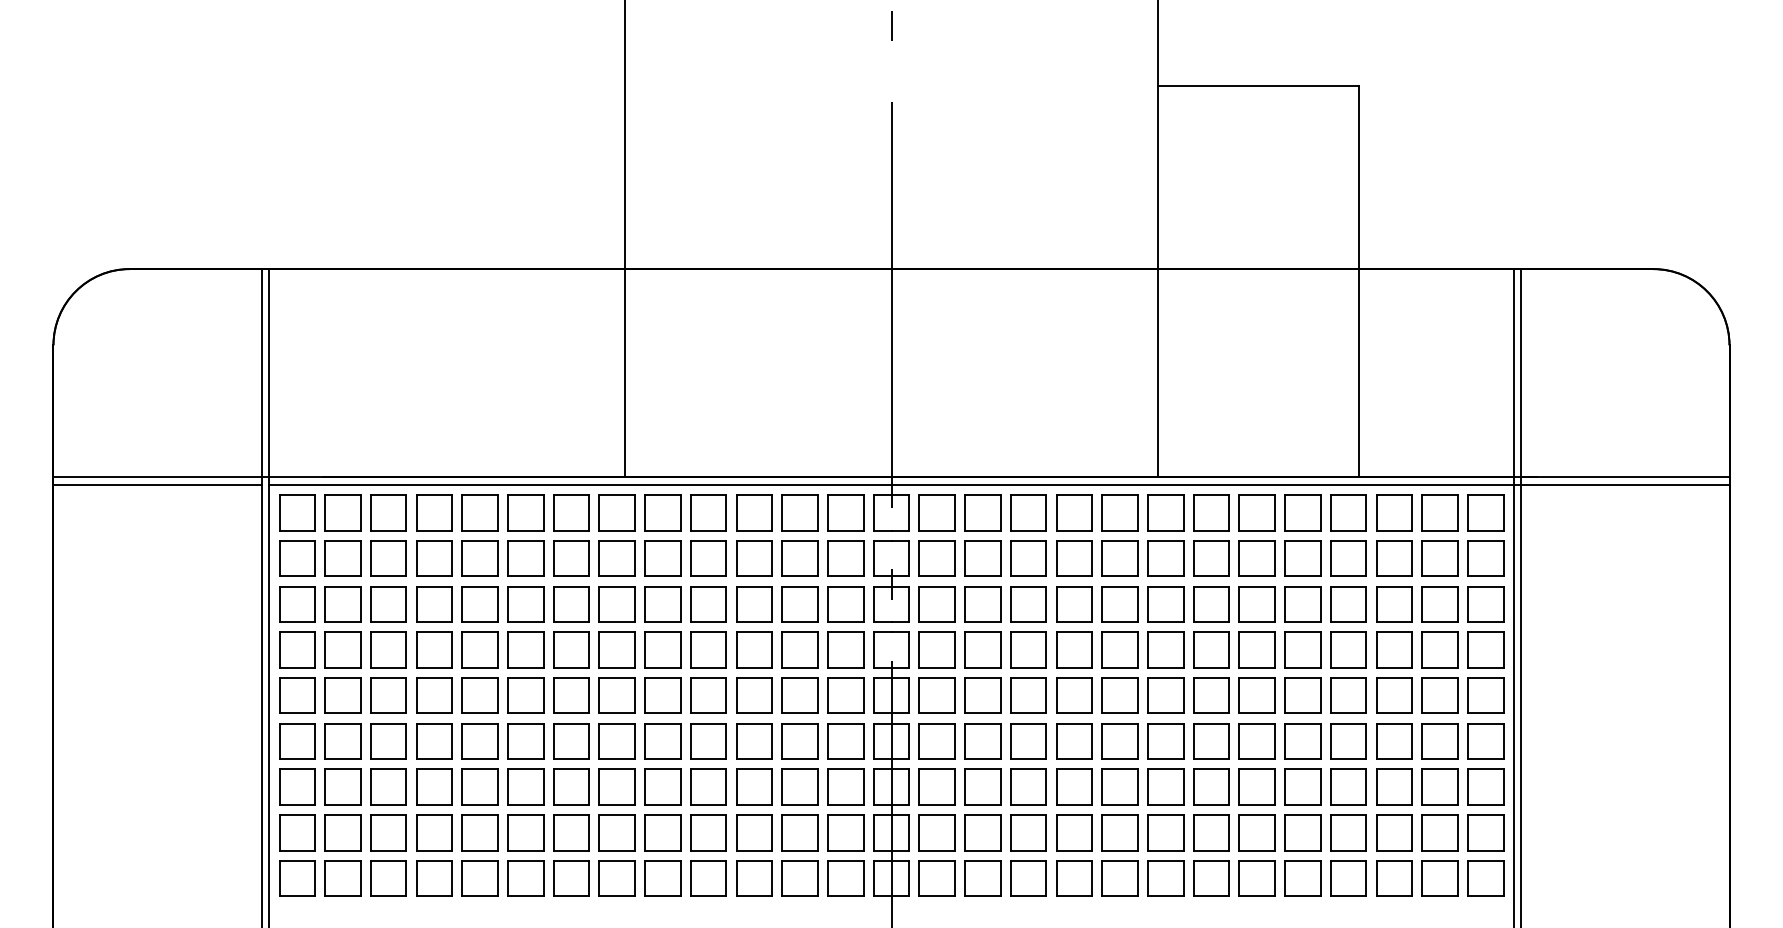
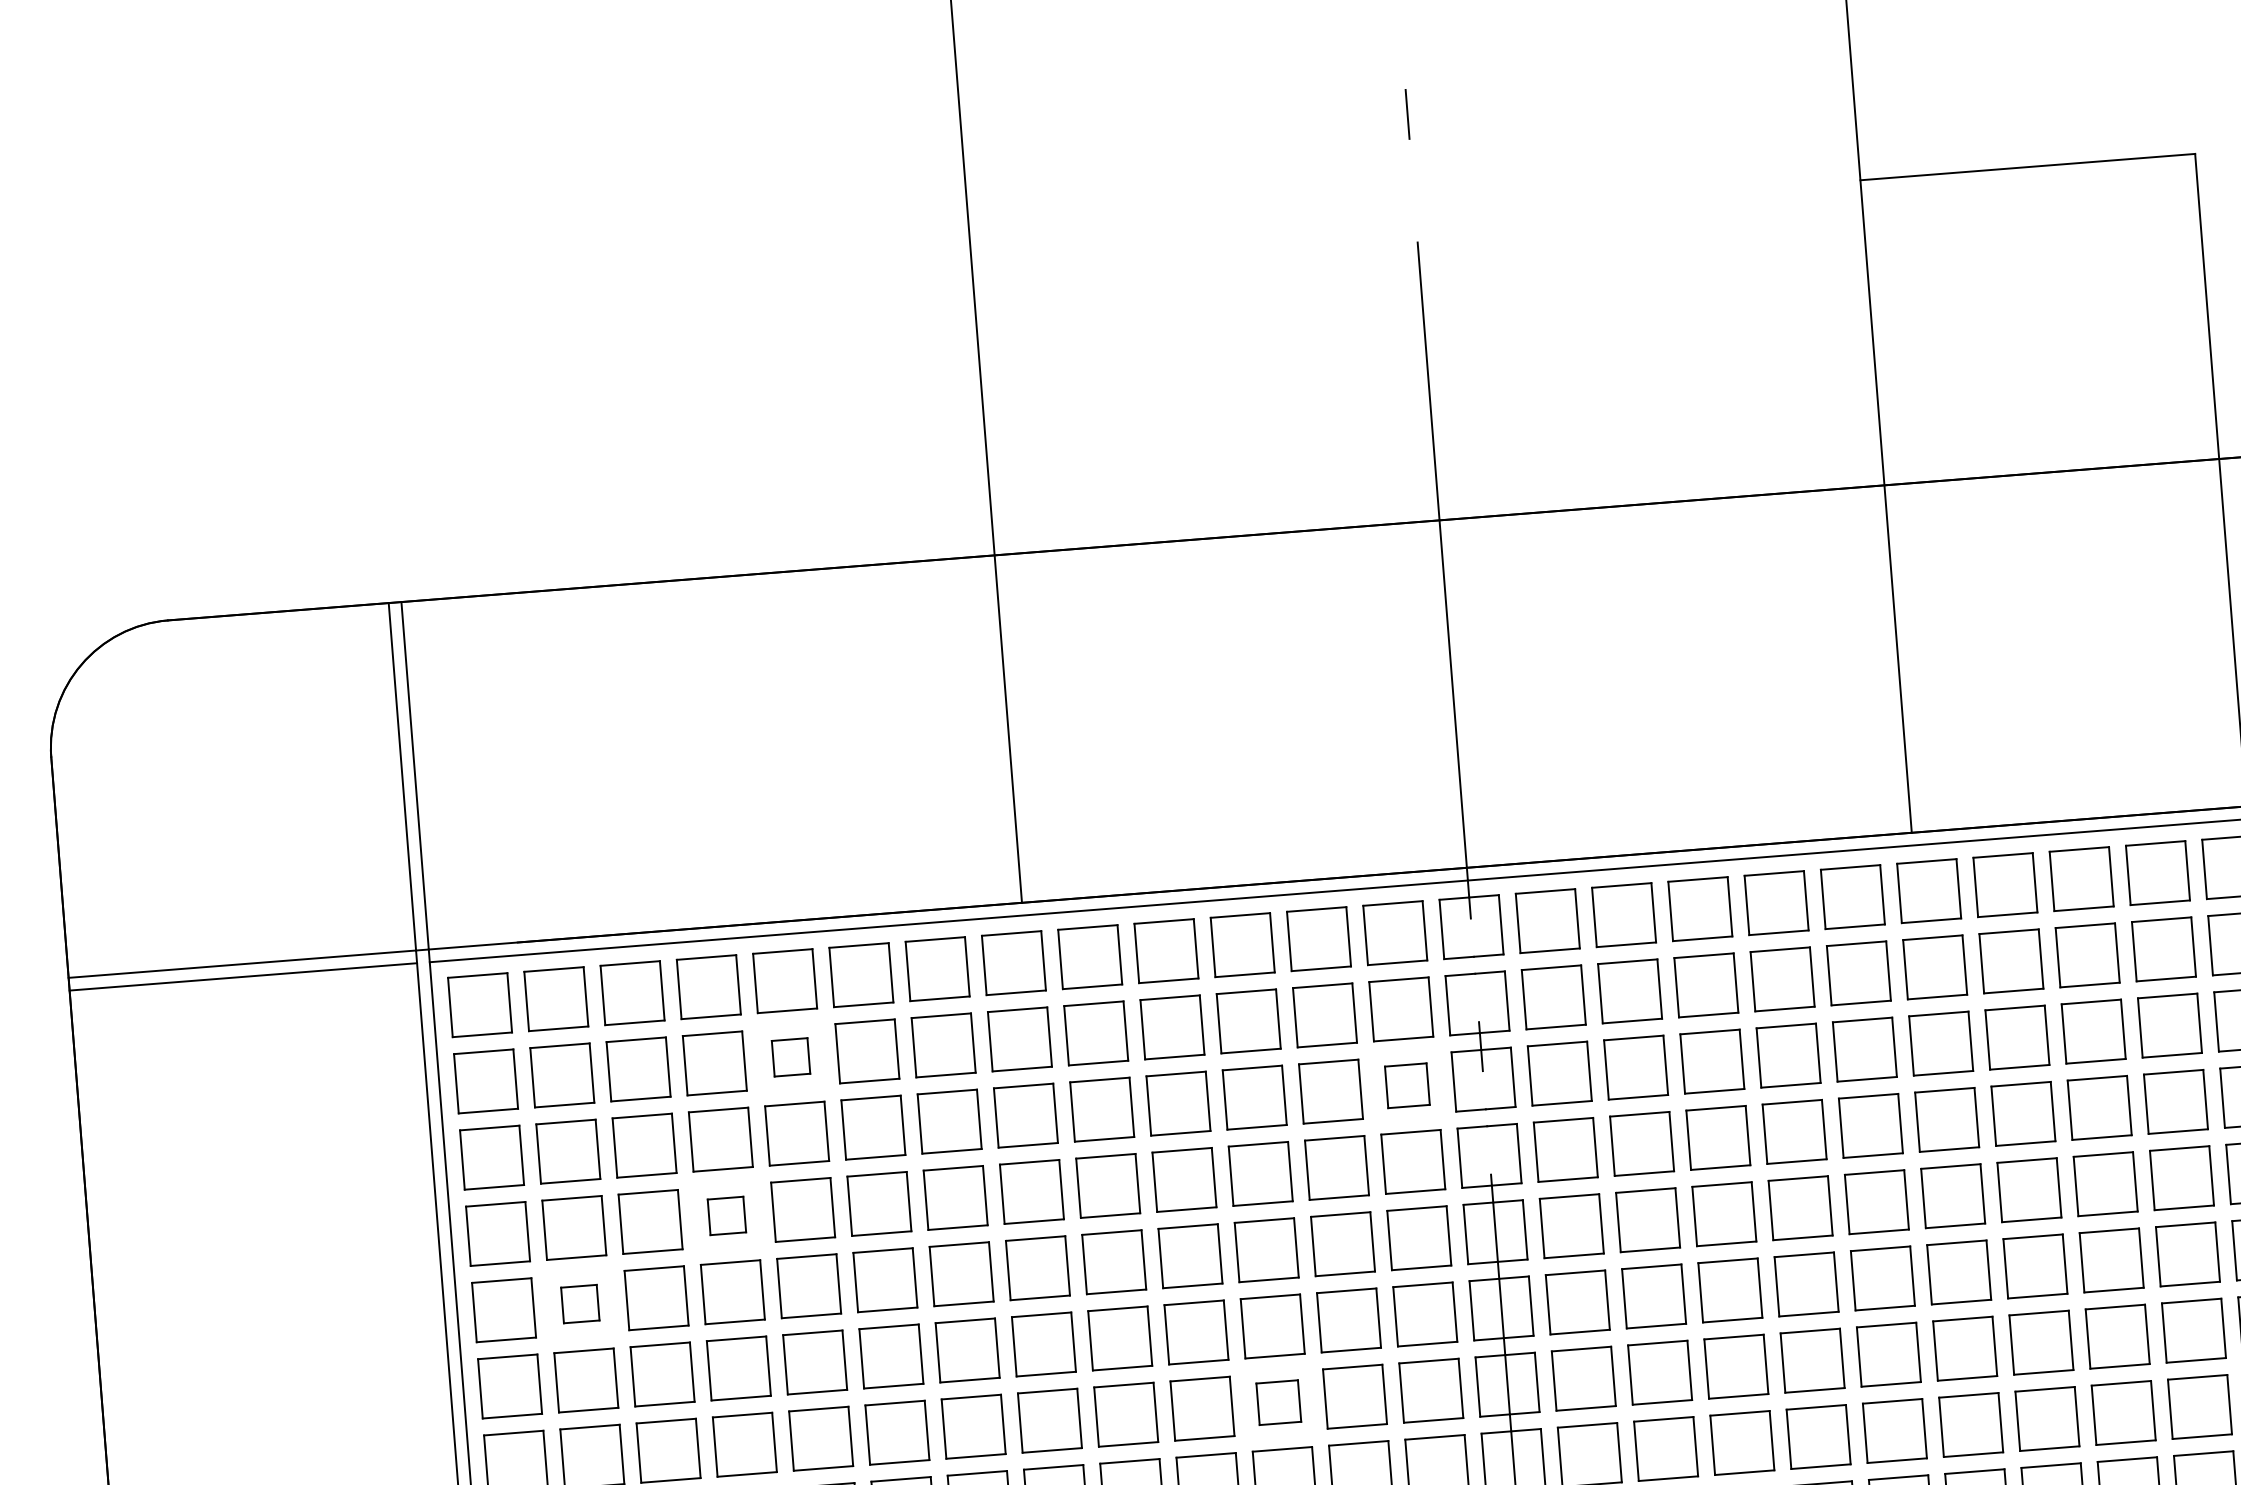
part: (479, 558) -> (790, 1057), size x0.6
part: (845, 604) -> (1406, 1086), size x0.7
part: (434, 649) -> (726, 1215), size x0.6
part: (342, 695) -> (579, 1303), size x0.6
part: (754, 786) -> (1278, 1401), size x0.7

